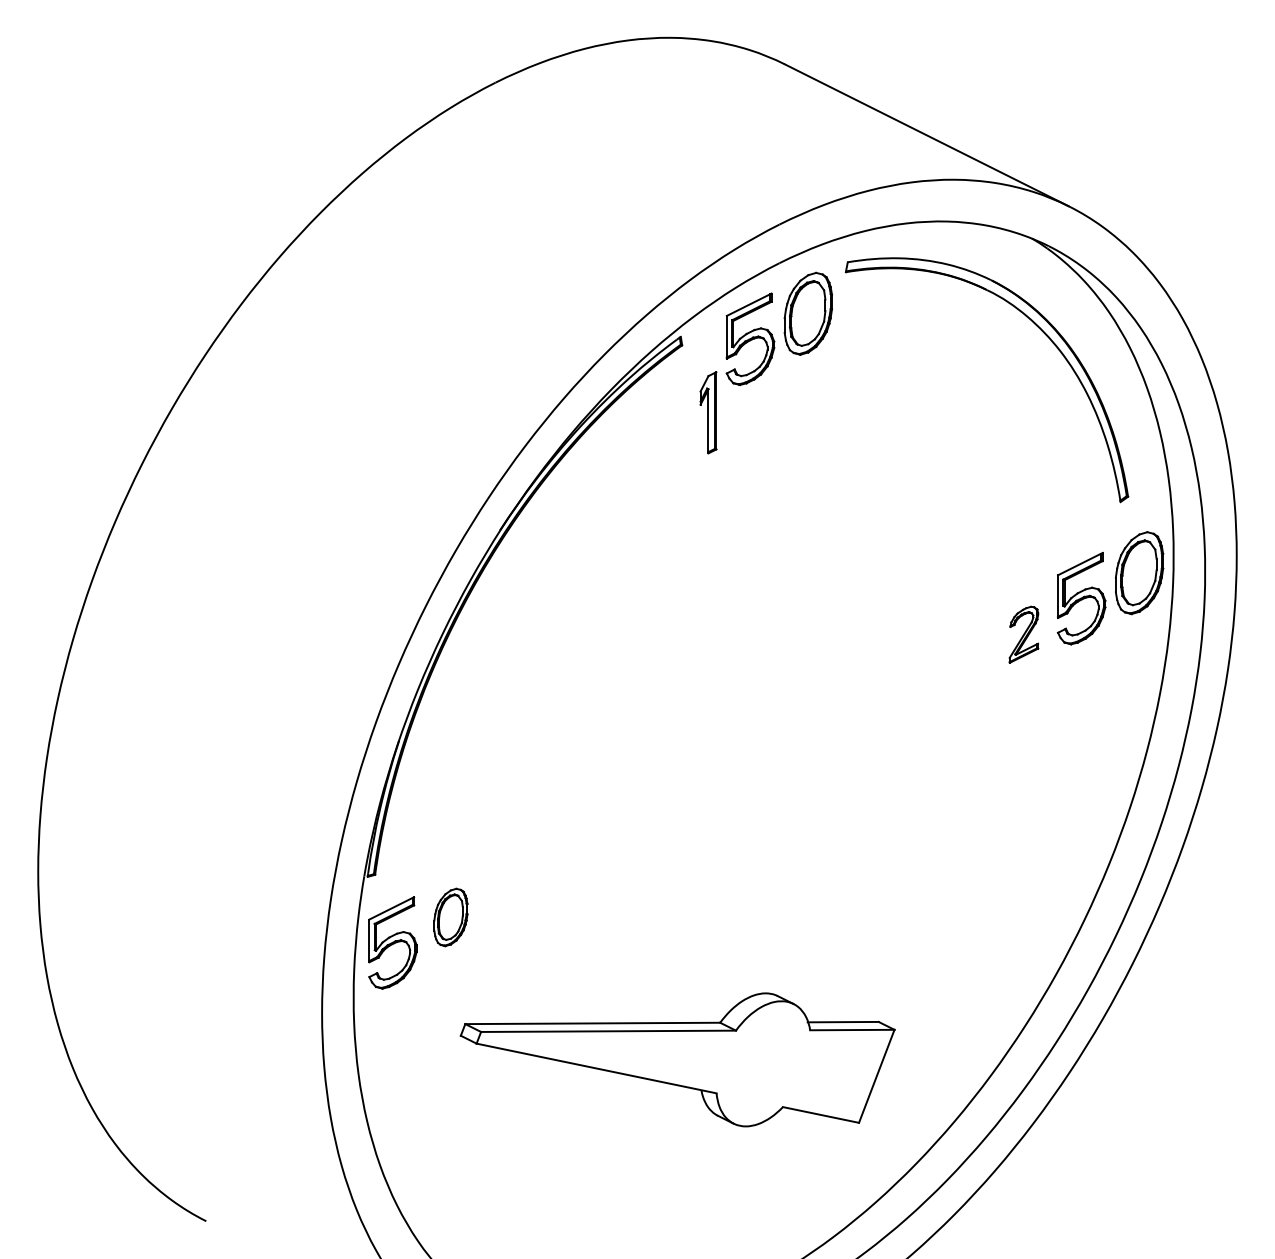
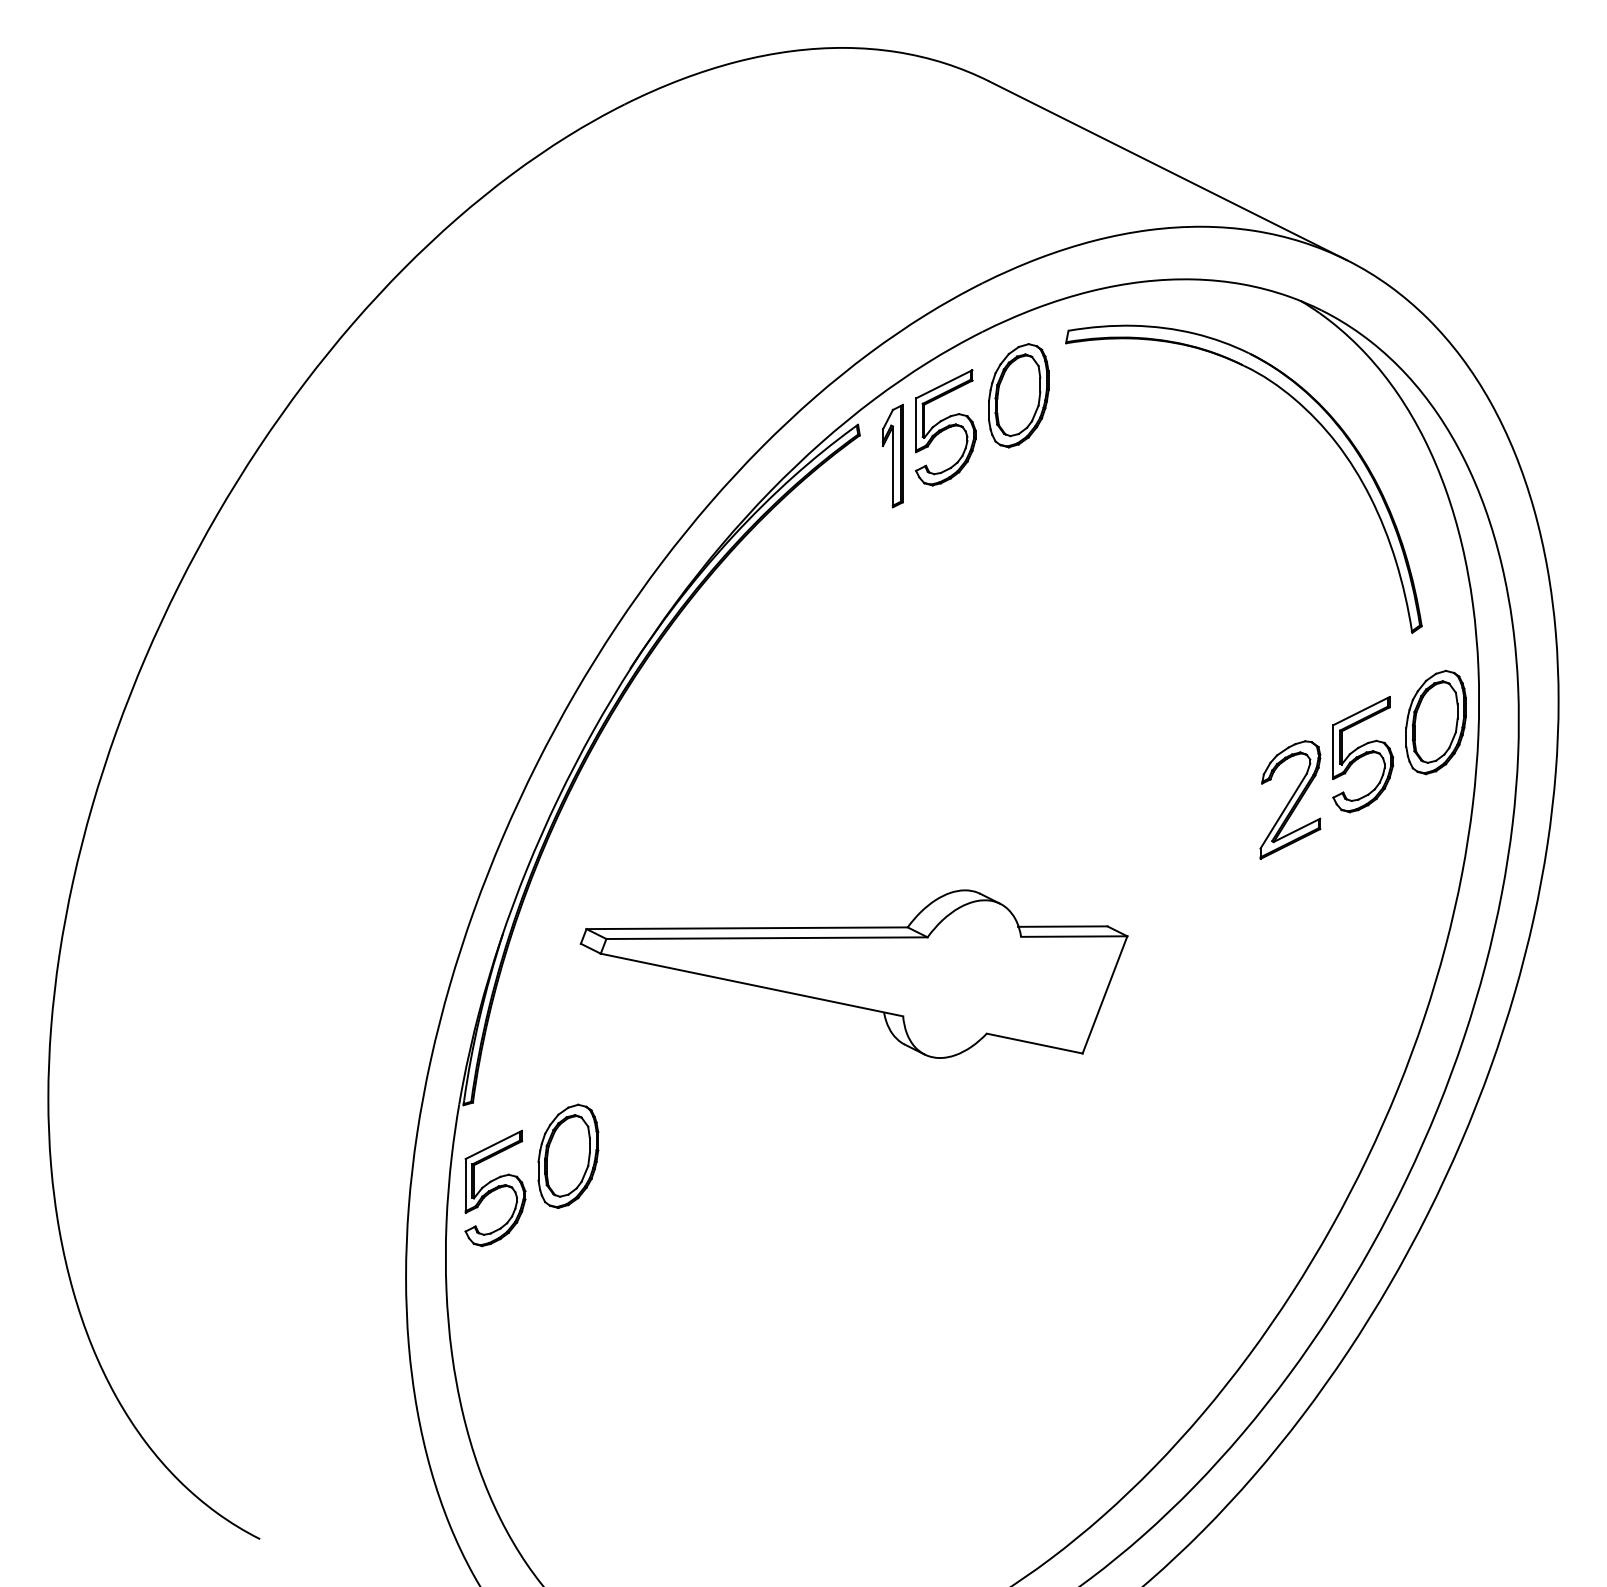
part: (708, 412) -> (892, 455), moved
part: (1023, 634) -> (1289, 799), size x1.67
part: (450, 917) -> (567, 1156), size x1.43
part: (677, 1059) -> (853, 973), moved

